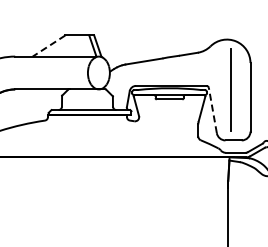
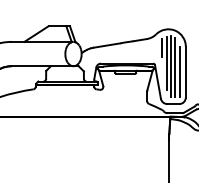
line: (48, 46) -> (36, 34), dashed -> solid
line: (218, 64) -> (162, 47), added
line: (224, 85) -> (166, 63), added
line: (236, 91) -> (175, 67), added
line: (242, 97) -> (179, 72), added
line: (212, 110) -> (157, 81), dashed -> solid

